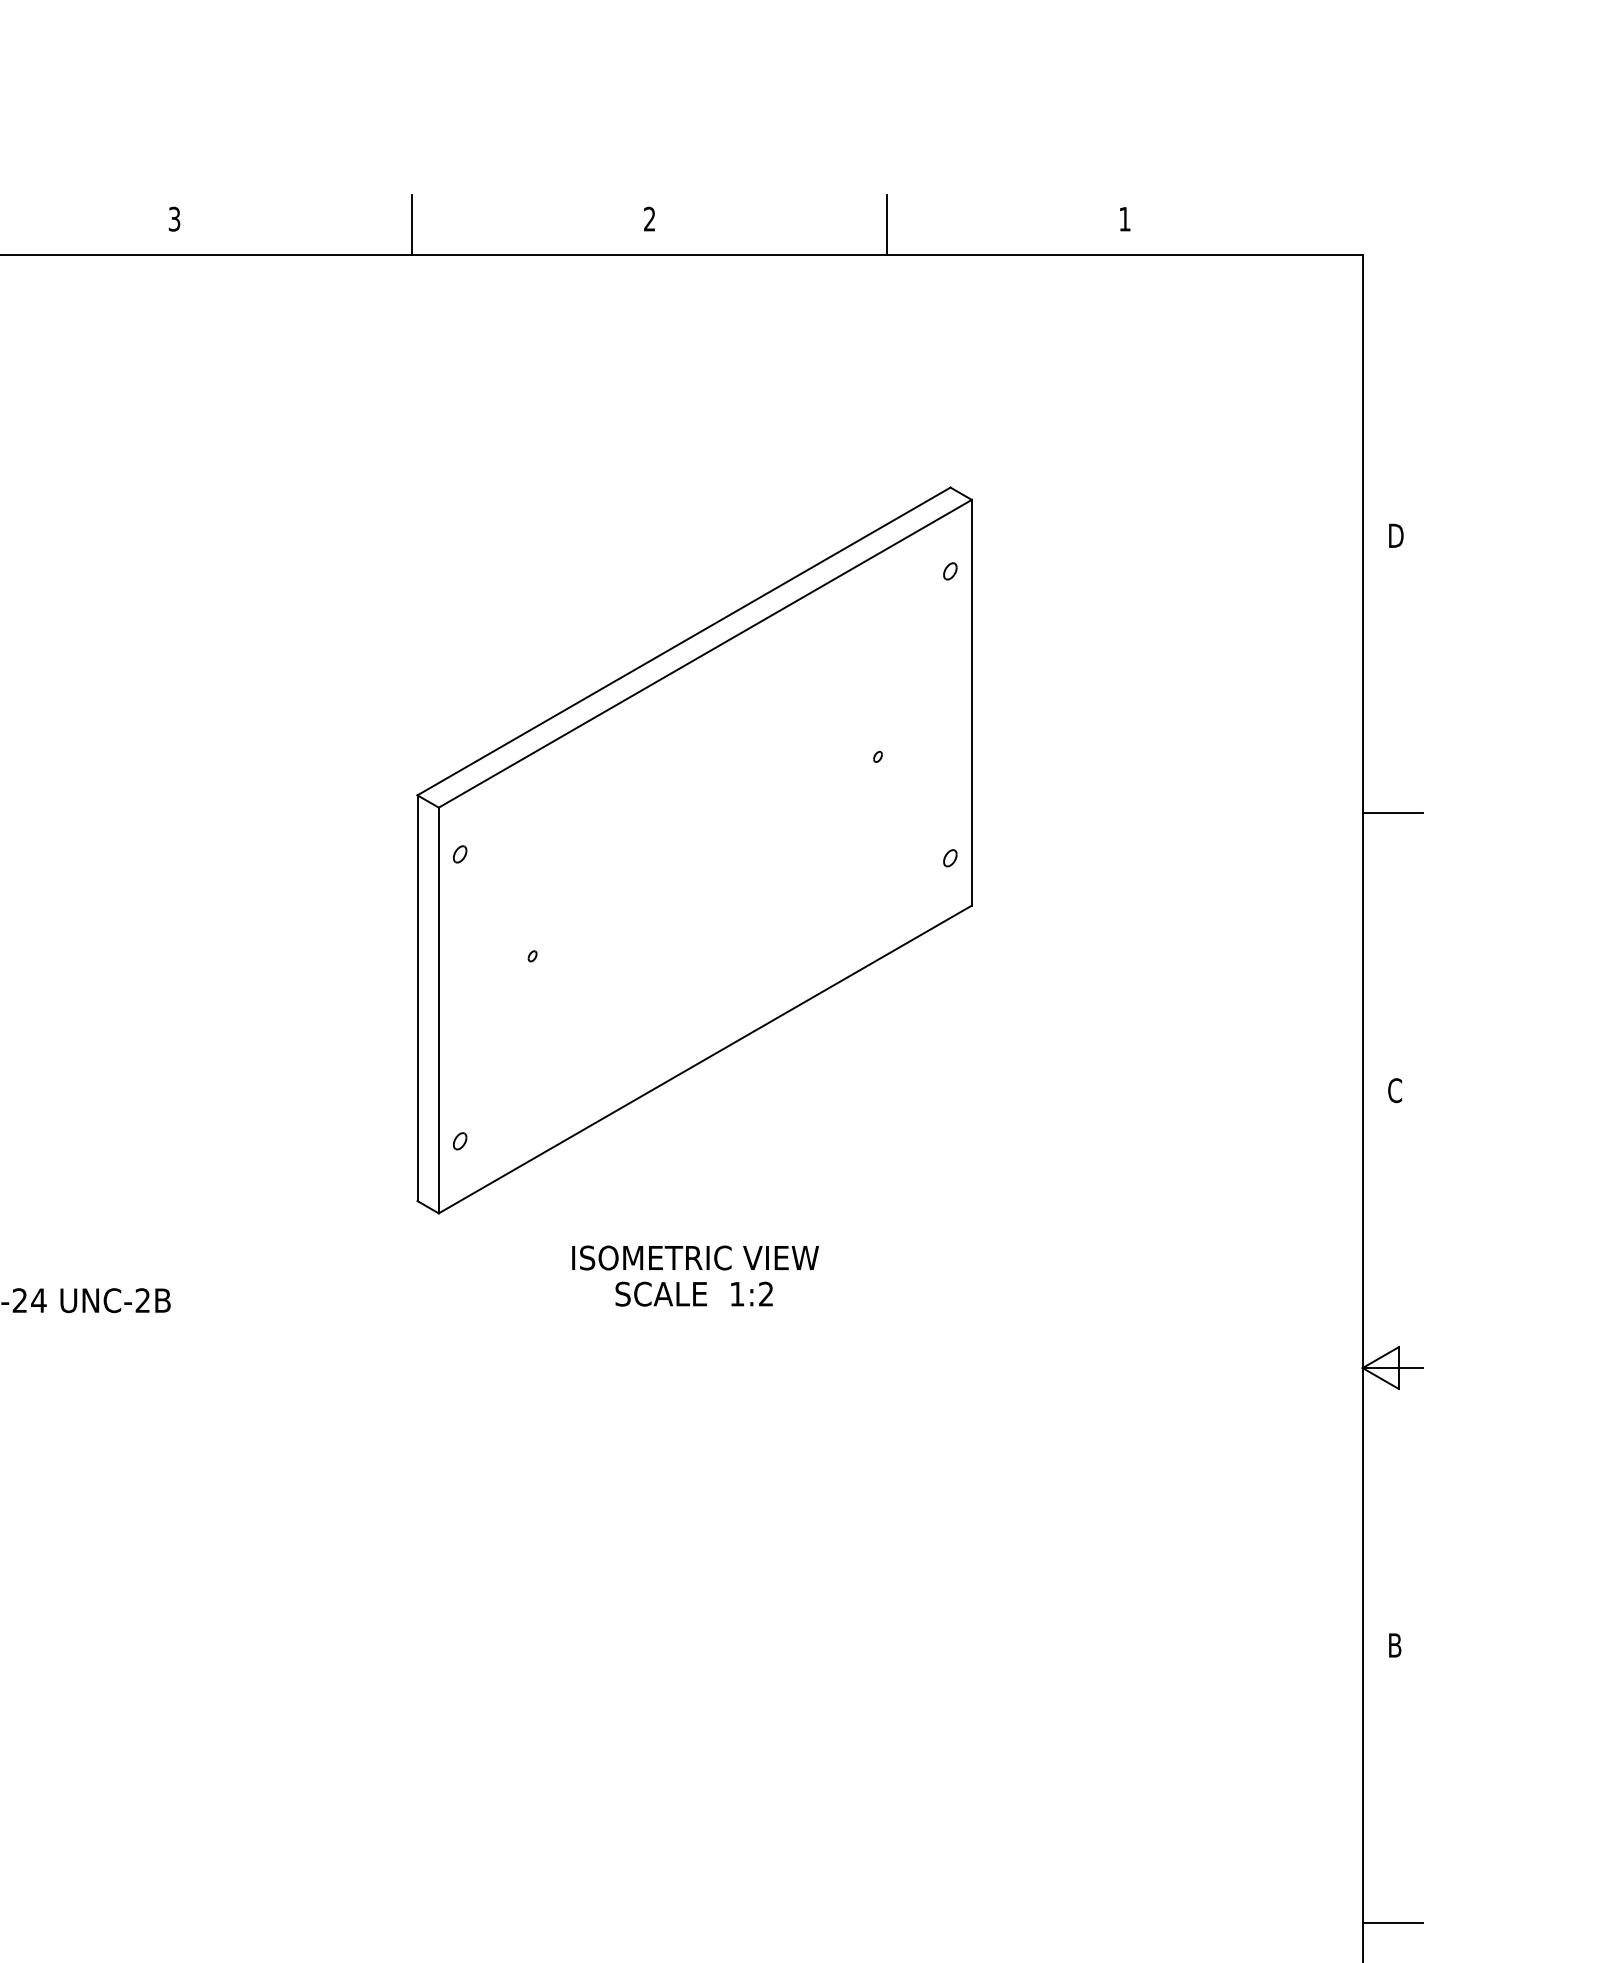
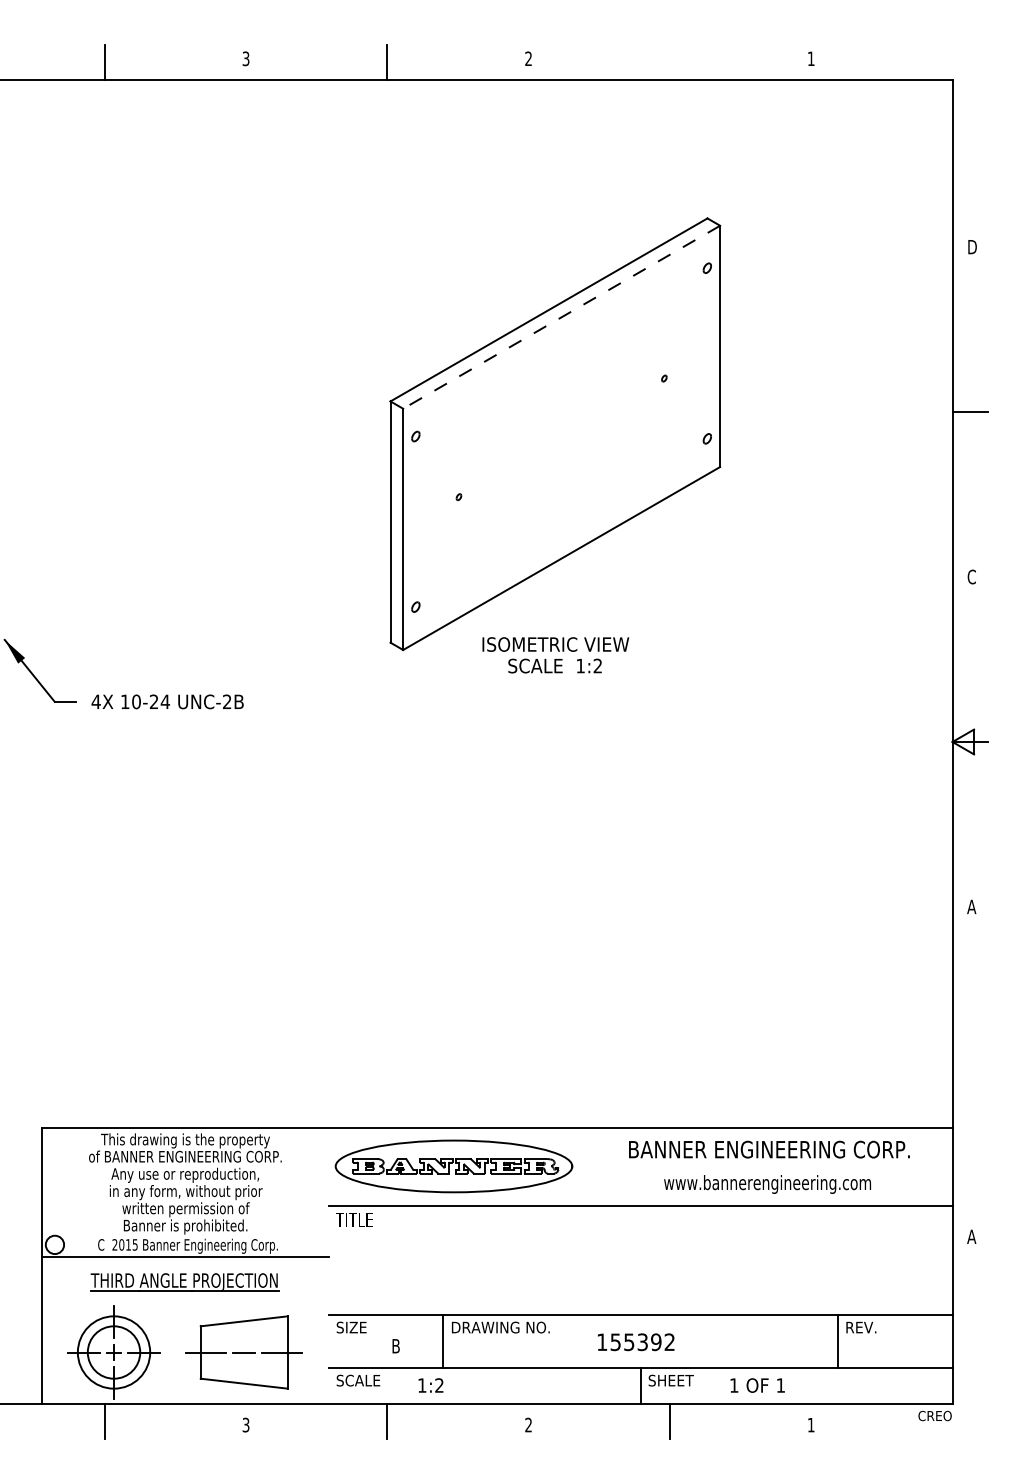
line: (886, 225) -> (669, 62), removed
line: (705, 654) -> (561, 317), solid -> dashed
text: (694, 1276) -> (555, 655), moved
text: (1394, 1644) -> (971, 906), B -> A
line: (1392, 1922) -> (970, 1071), removed

